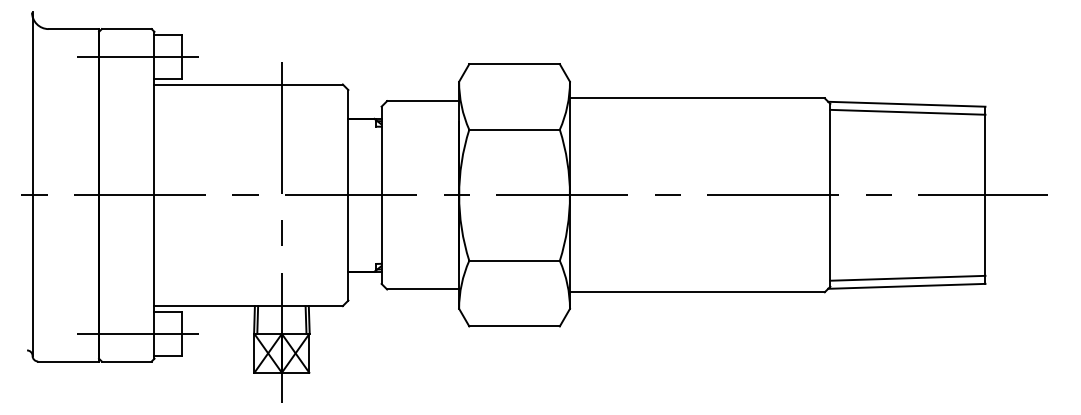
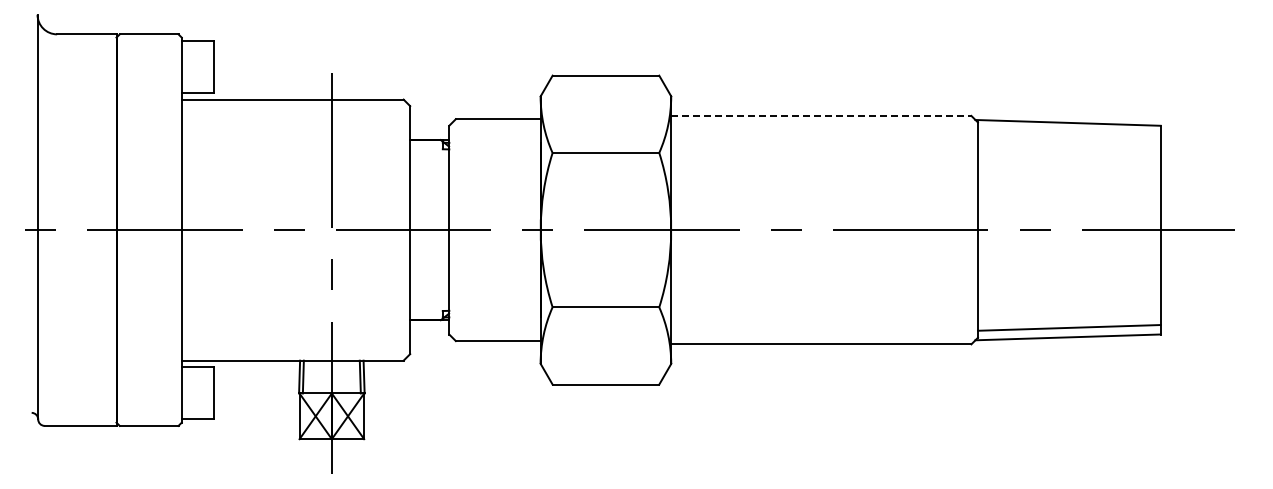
line: (138, 56) -> (162, 66), removed
line: (697, 97) -> (821, 115), solid -> dashed
line: (907, 112) -> (1068, 132), removed
line: (138, 333) -> (162, 393), removed

